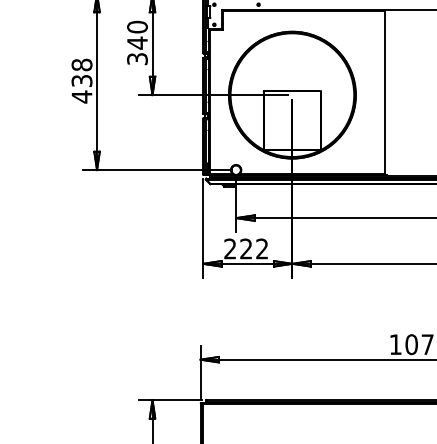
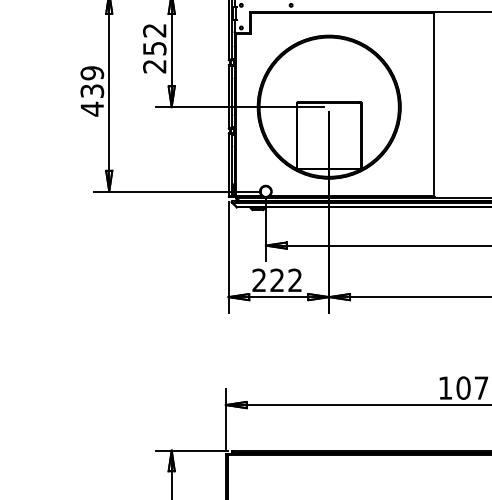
text: (137, 42) -> (154, 47), 340 -> 252
text: (81, 64) -> (91, 72), 438 -> 439

